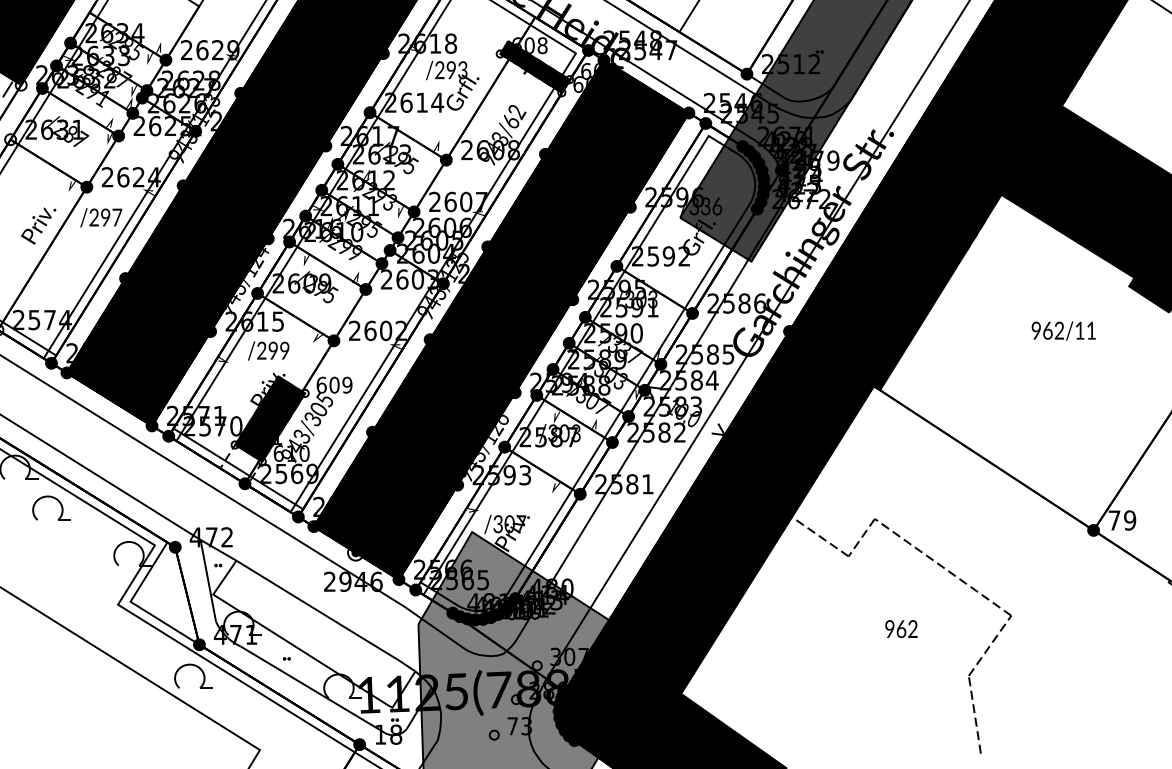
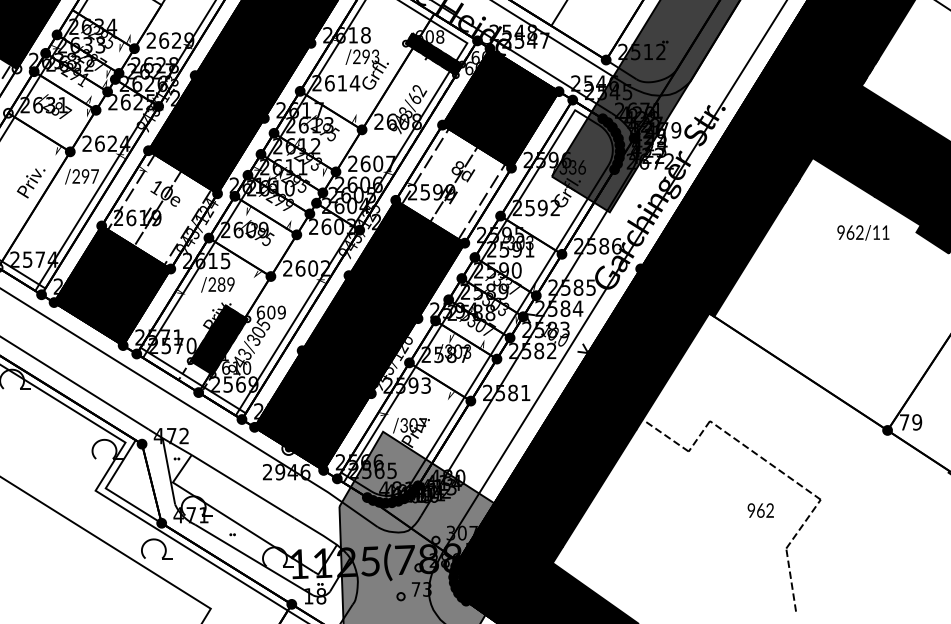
fill: (558, 226) -> (453, 183), removed
fill: (196, 258) -> (159, 209), removed
text: (1063, 330) -> (863, 232), moved
text: (273, 351) -> (221, 285), /299 -> /289
part: (57, 501) -> (46, 406), removed
text: (901, 629) -> (760, 510), moved

